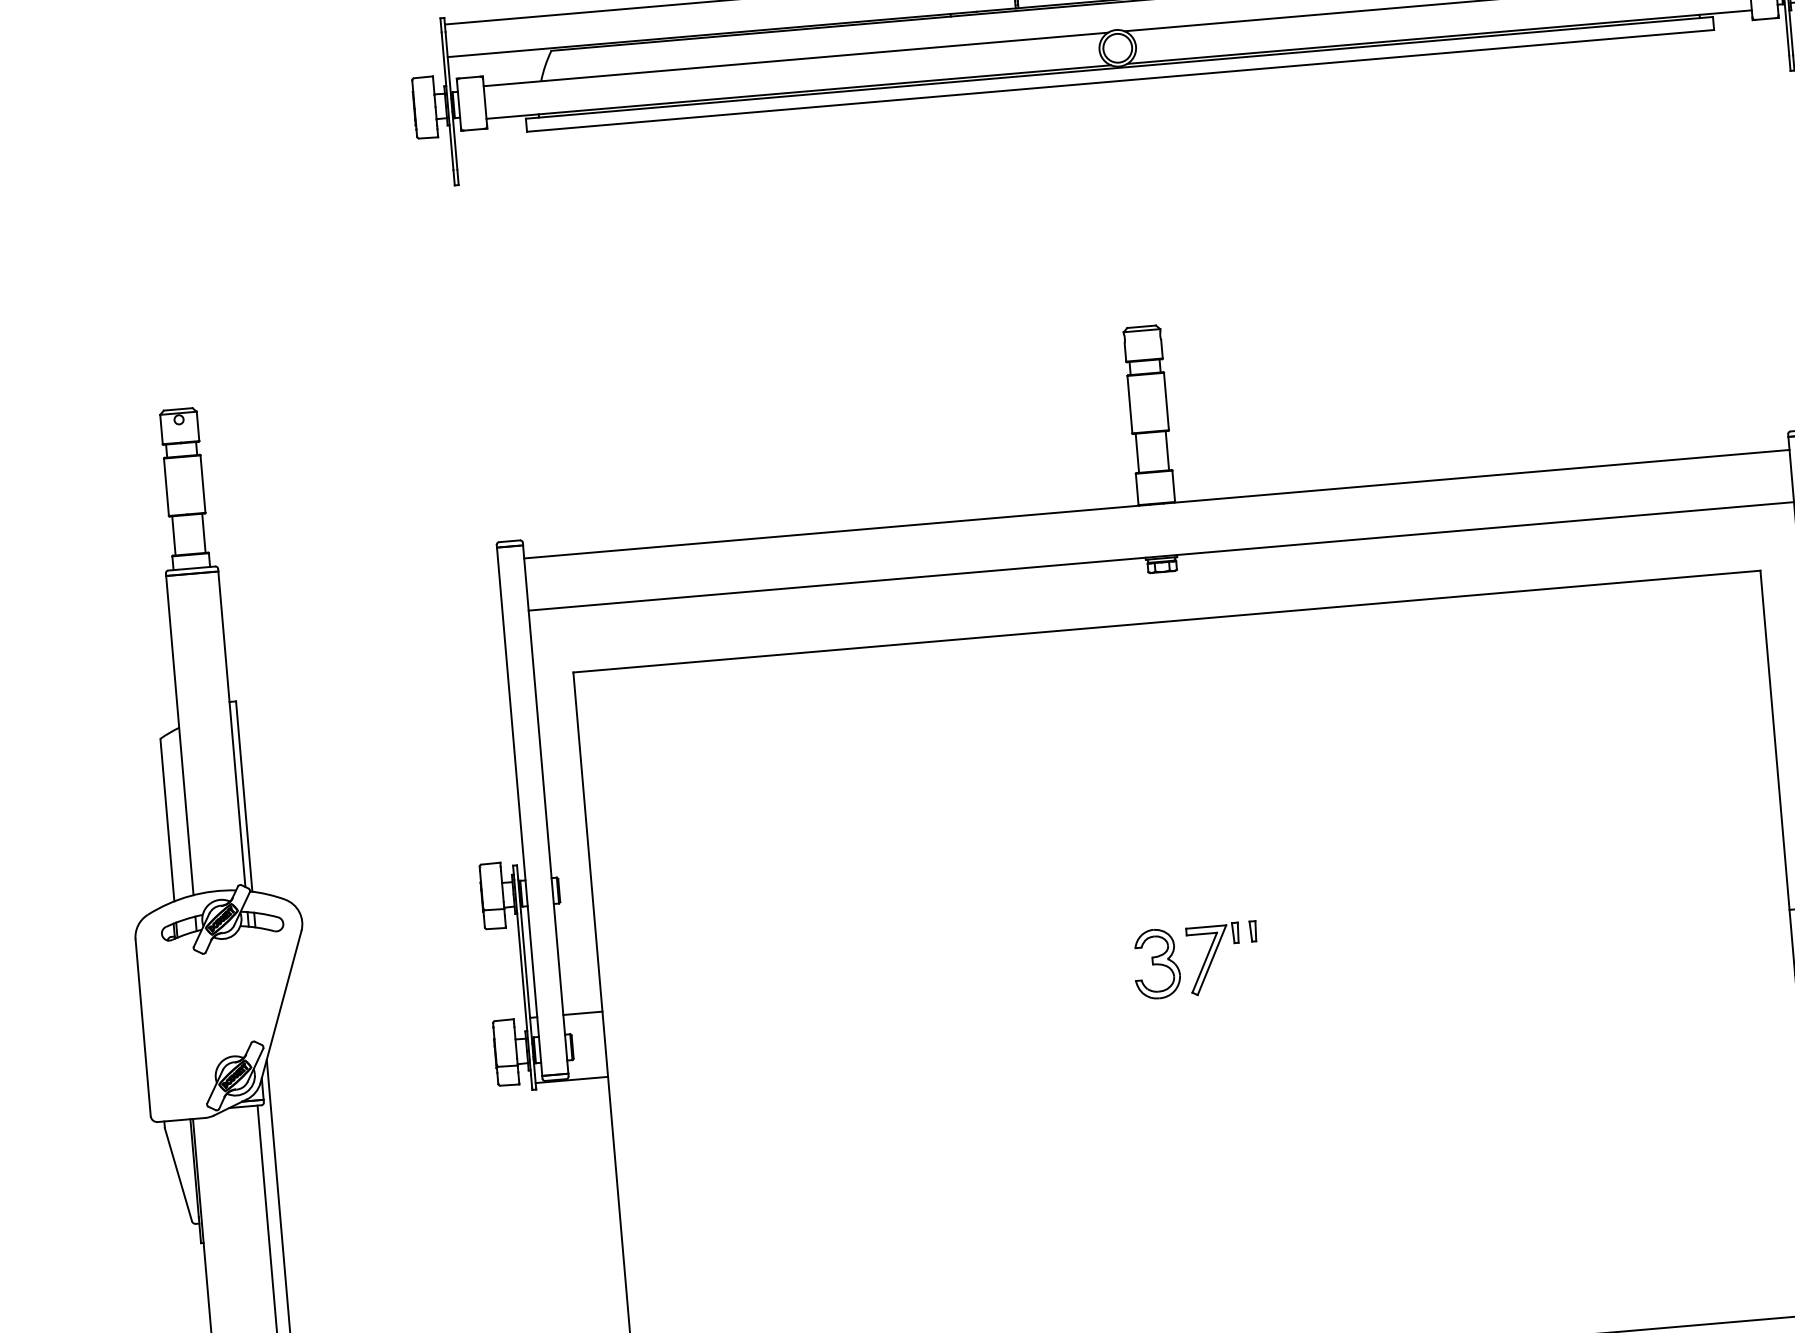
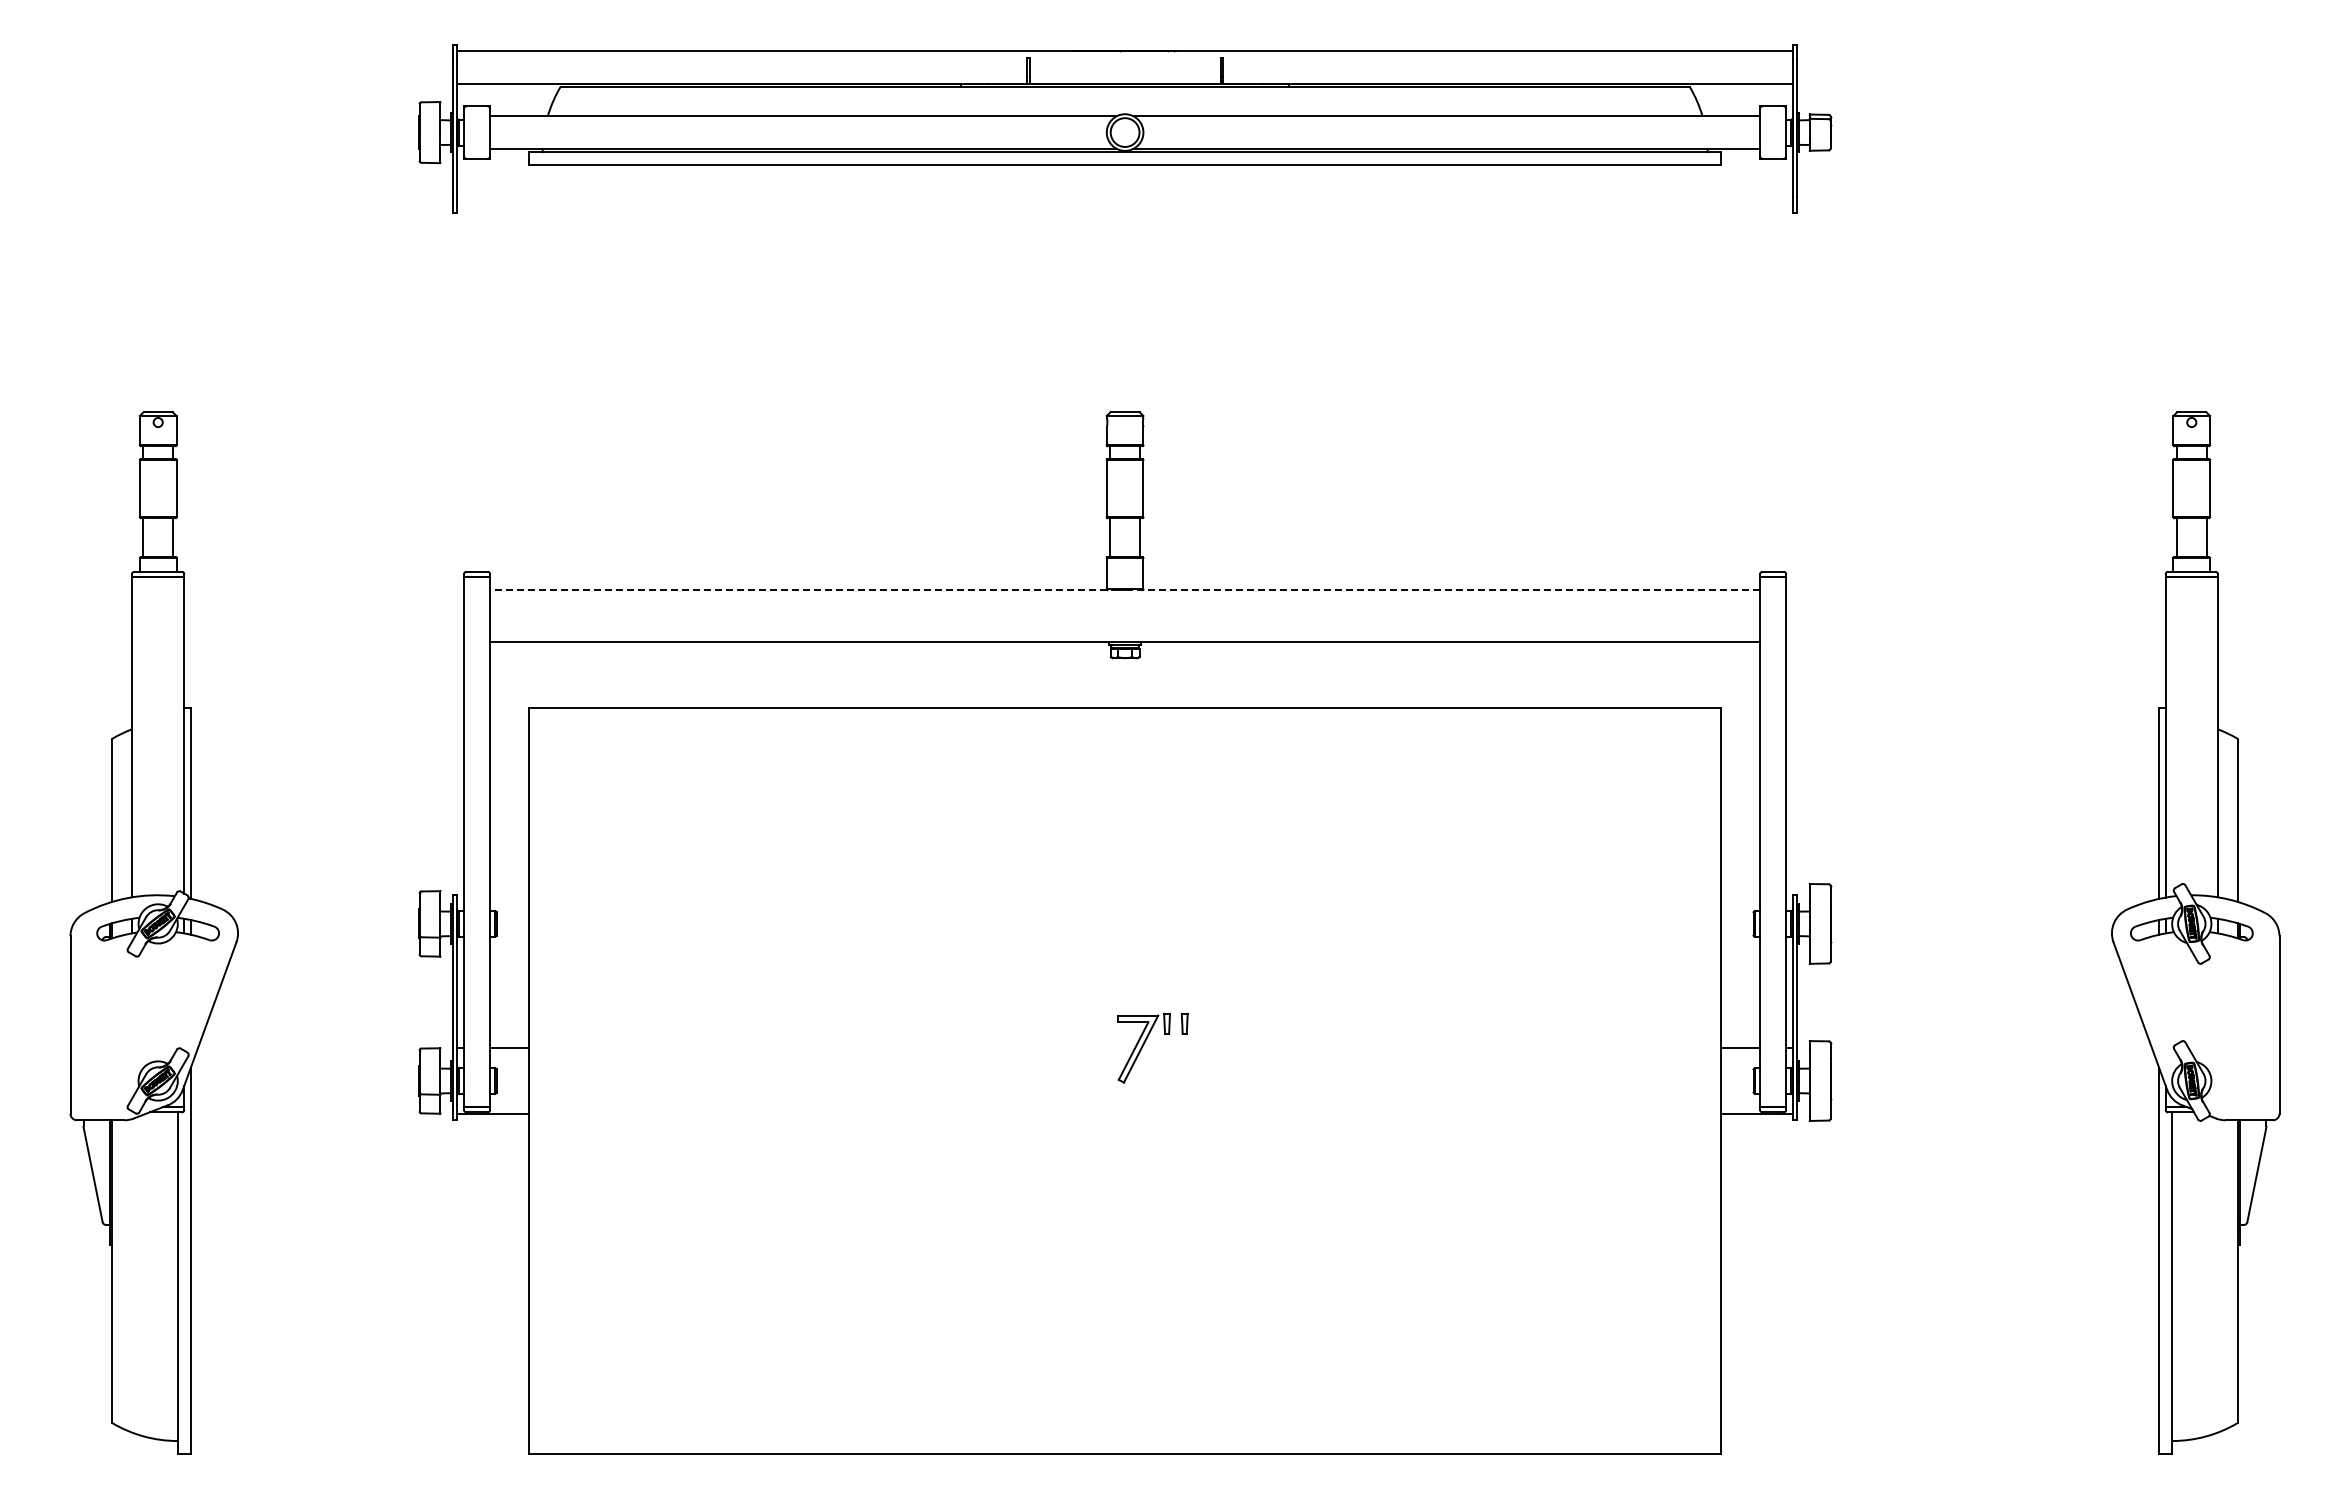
line: (1476, 477) -> (1445, 590), solid -> dashed
line: (836, 532) -> (803, 590), solid -> dashed
part: (1156, 964) -> (1085, 1048), removed

